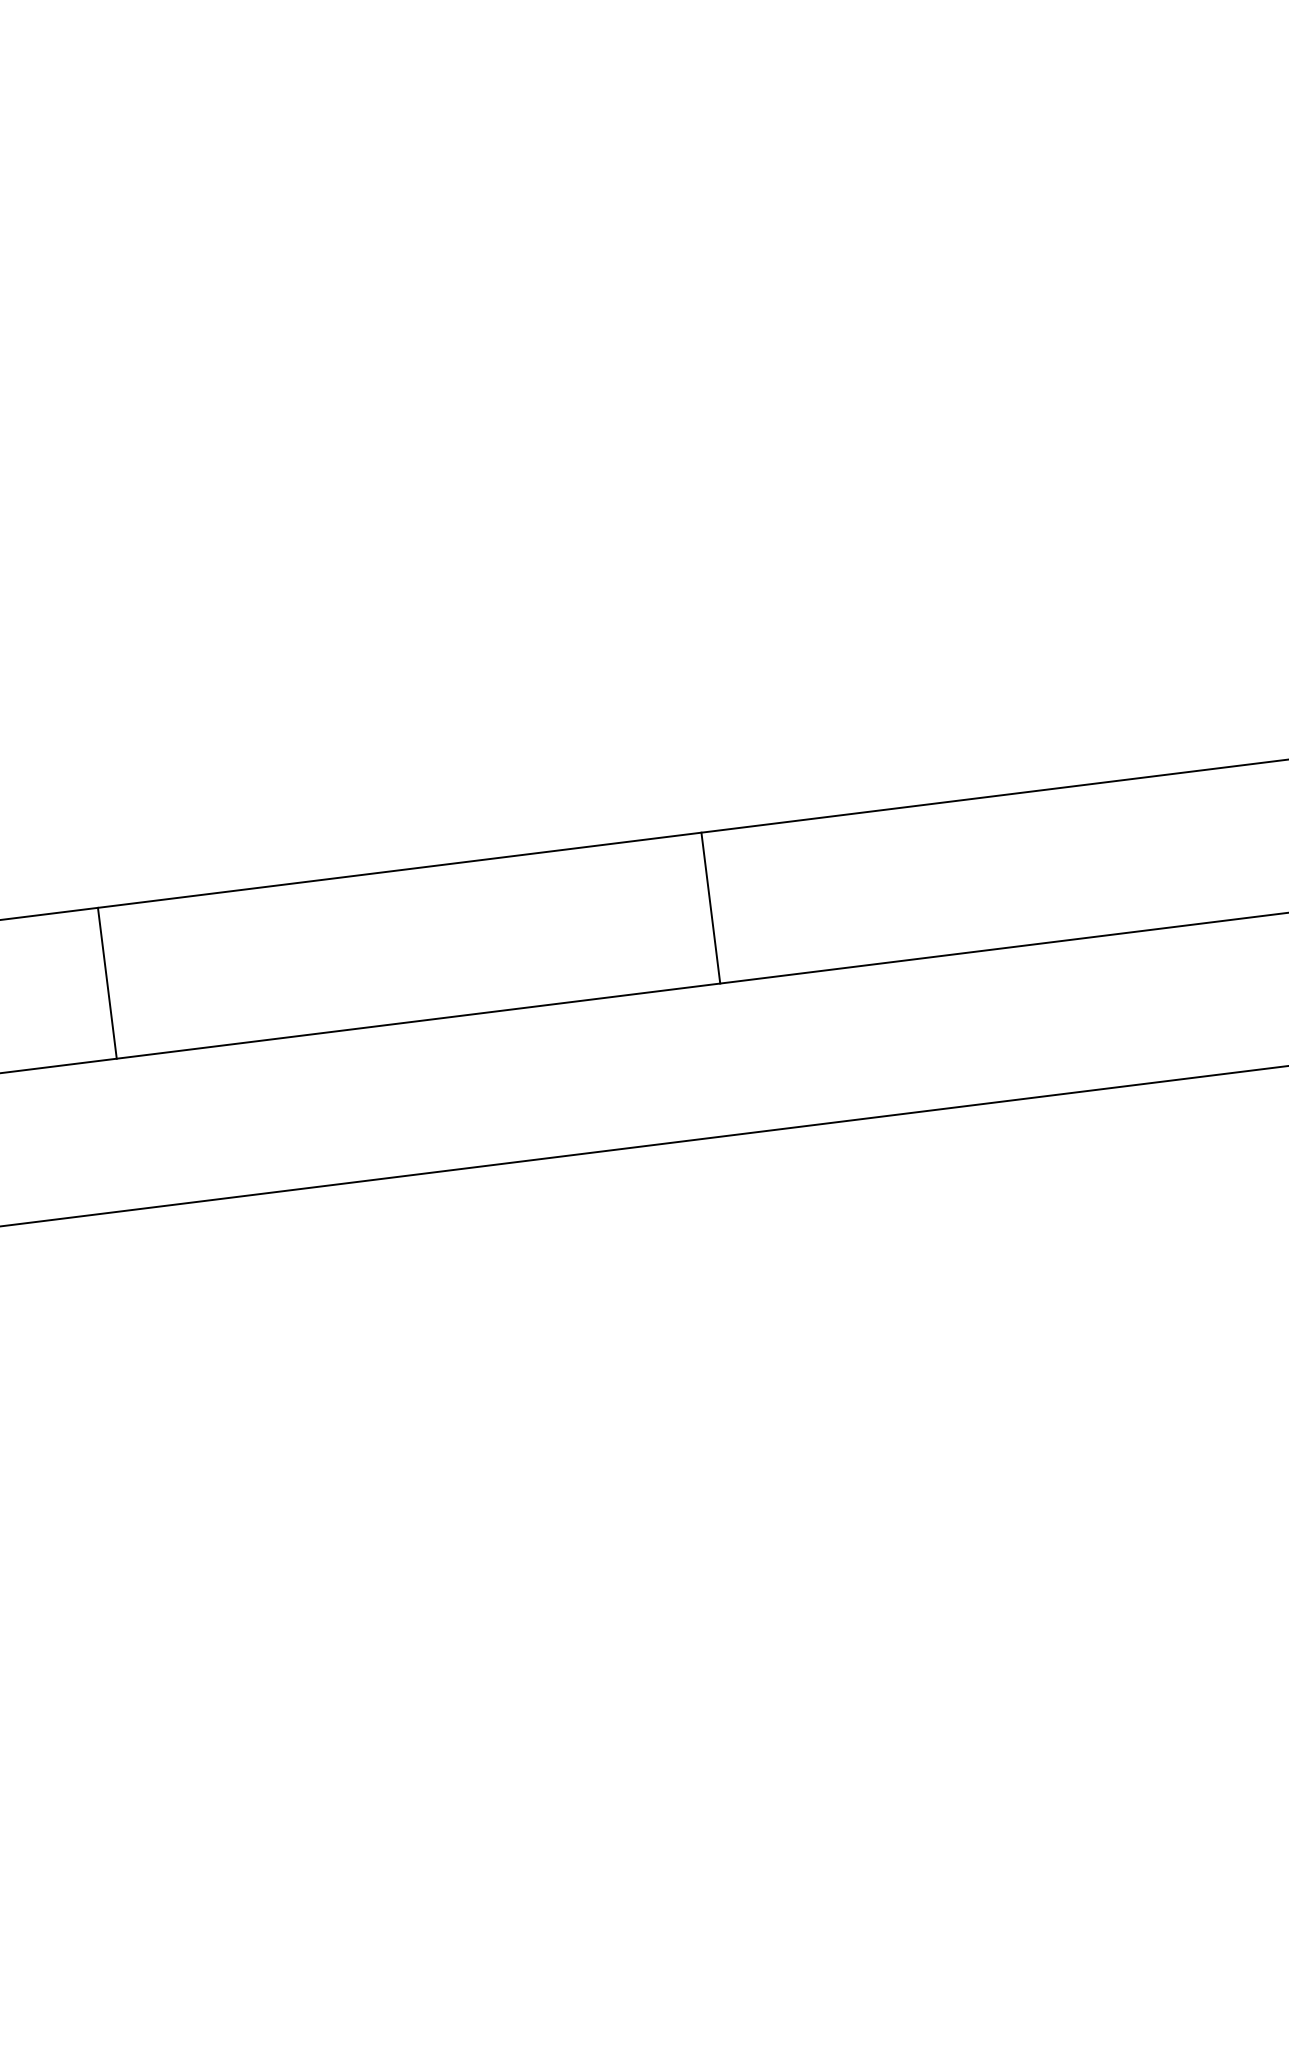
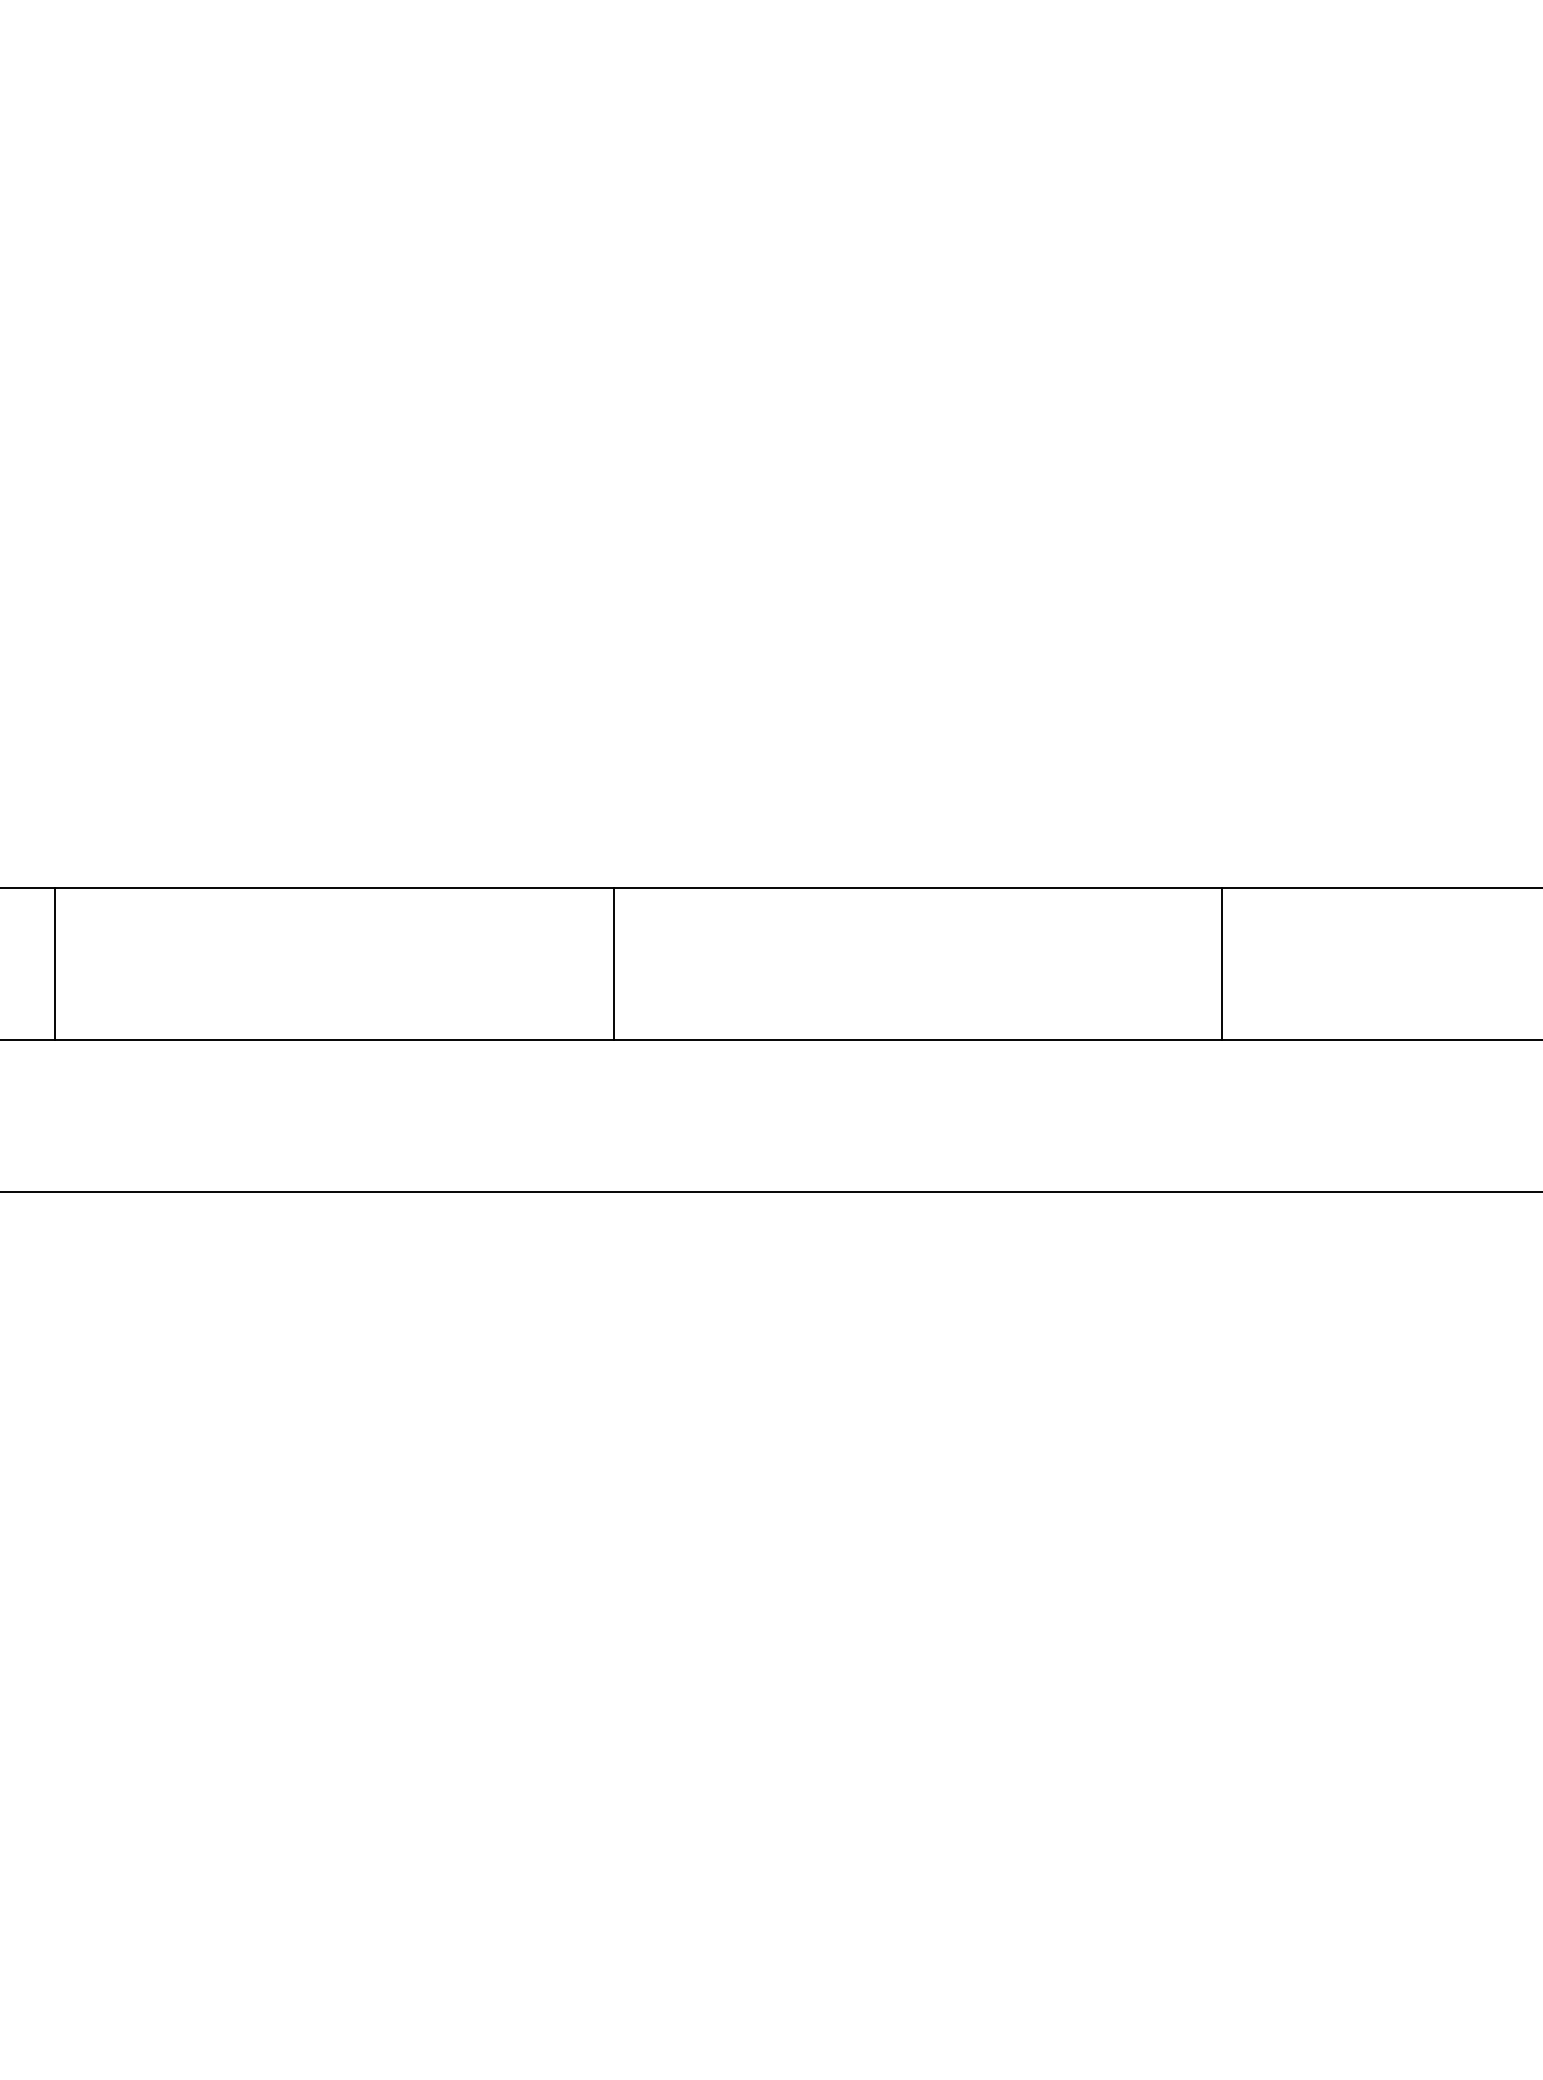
line: (107, 982) -> (55, 963), moved

